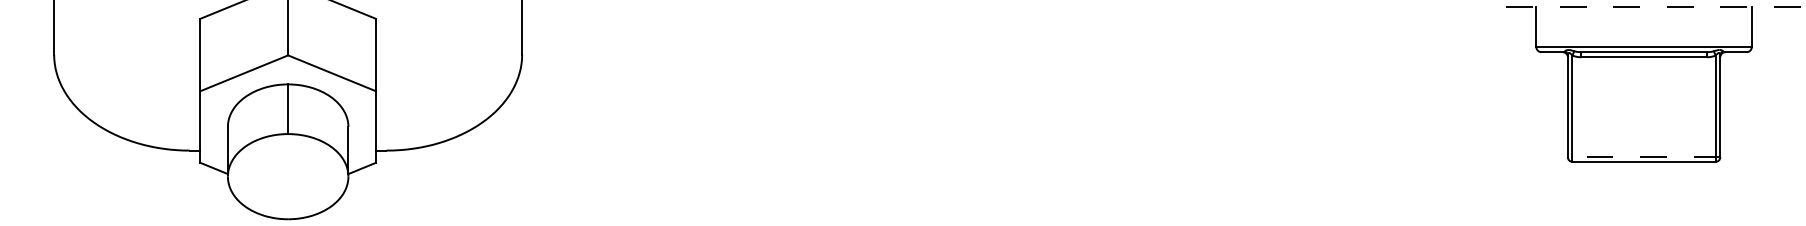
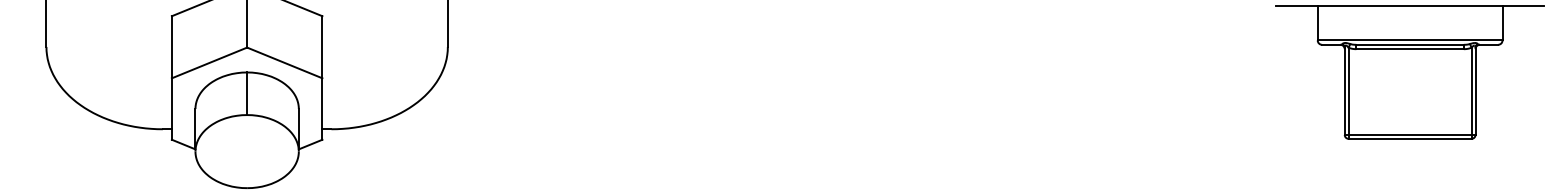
line: (1643, 6) -> (1409, 5), dashed -> solid
line: (1643, 156) -> (1409, 134), dashed -> solid

